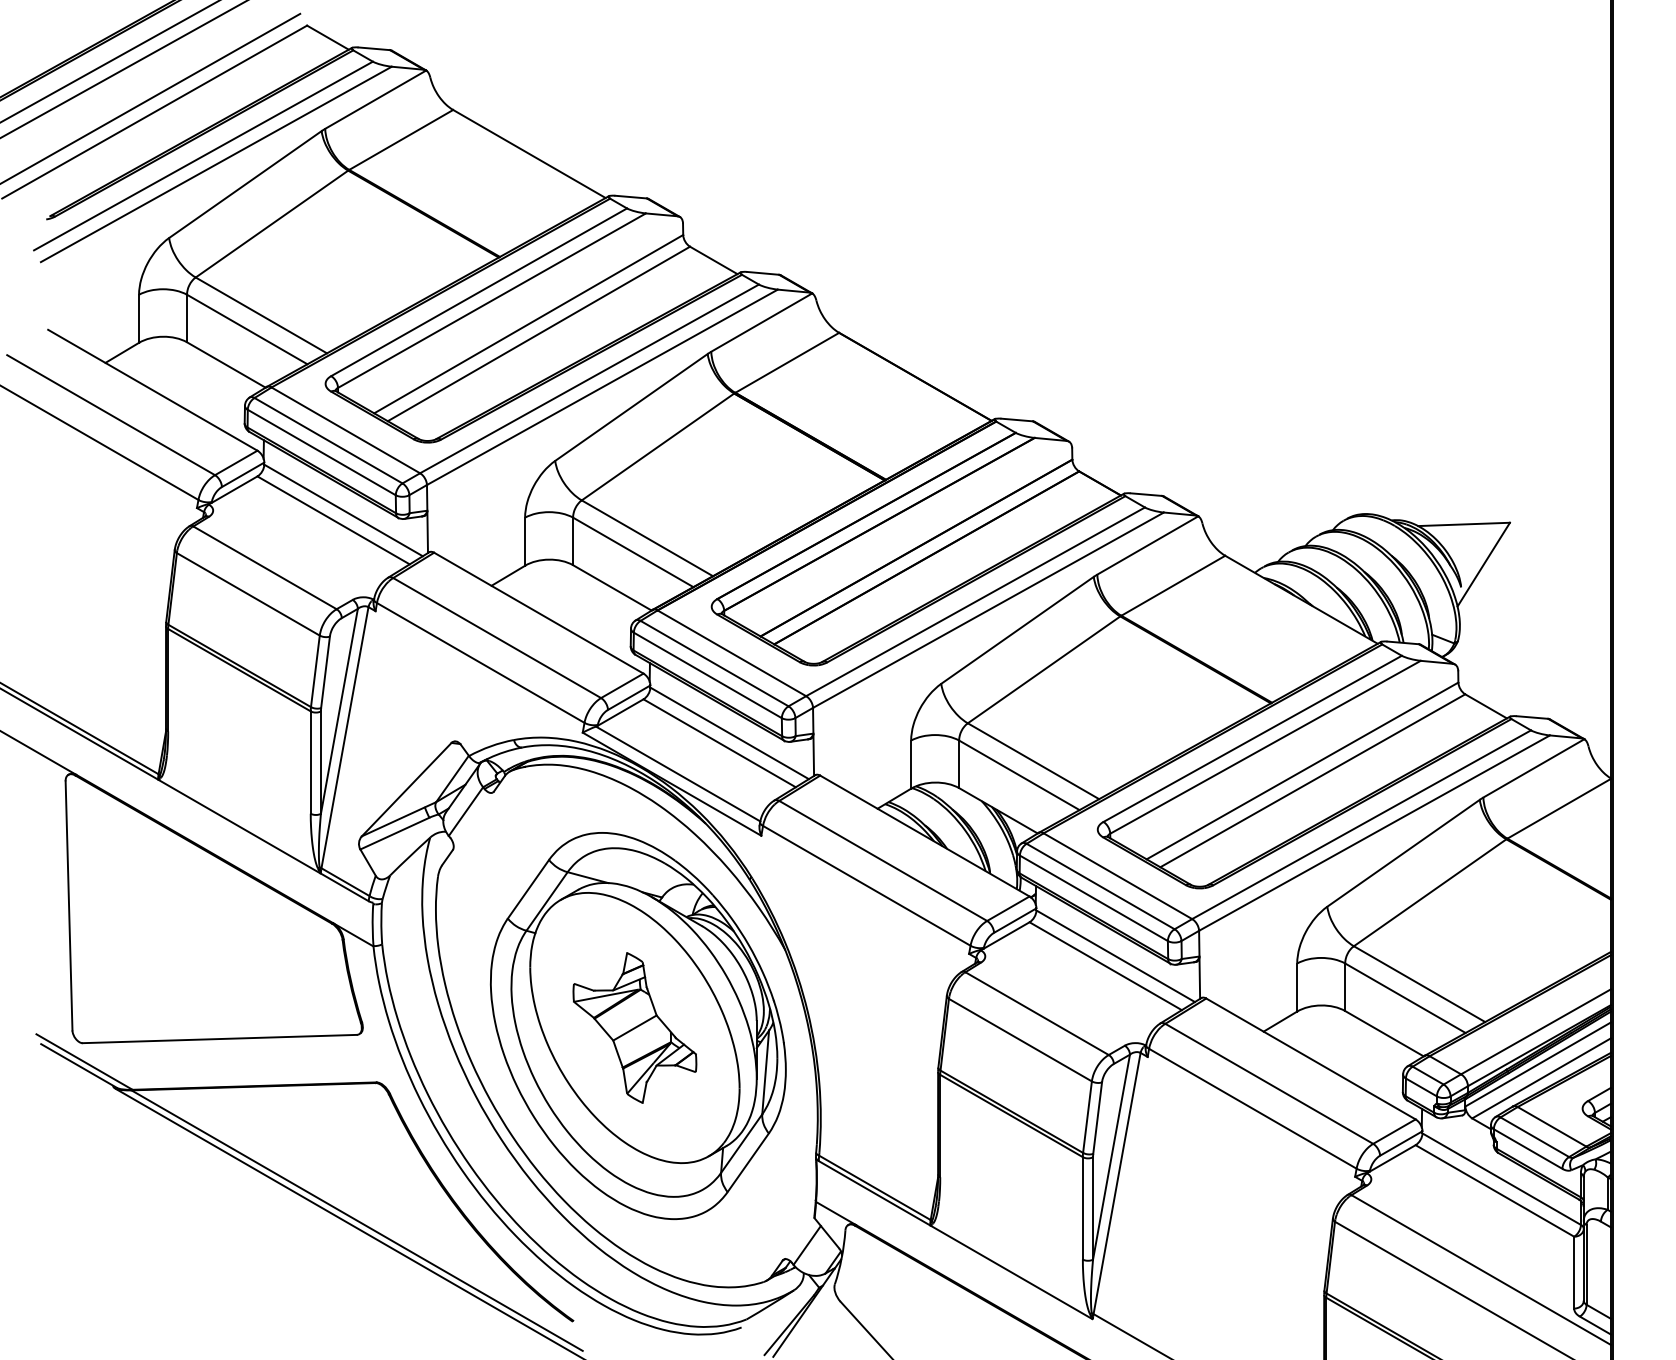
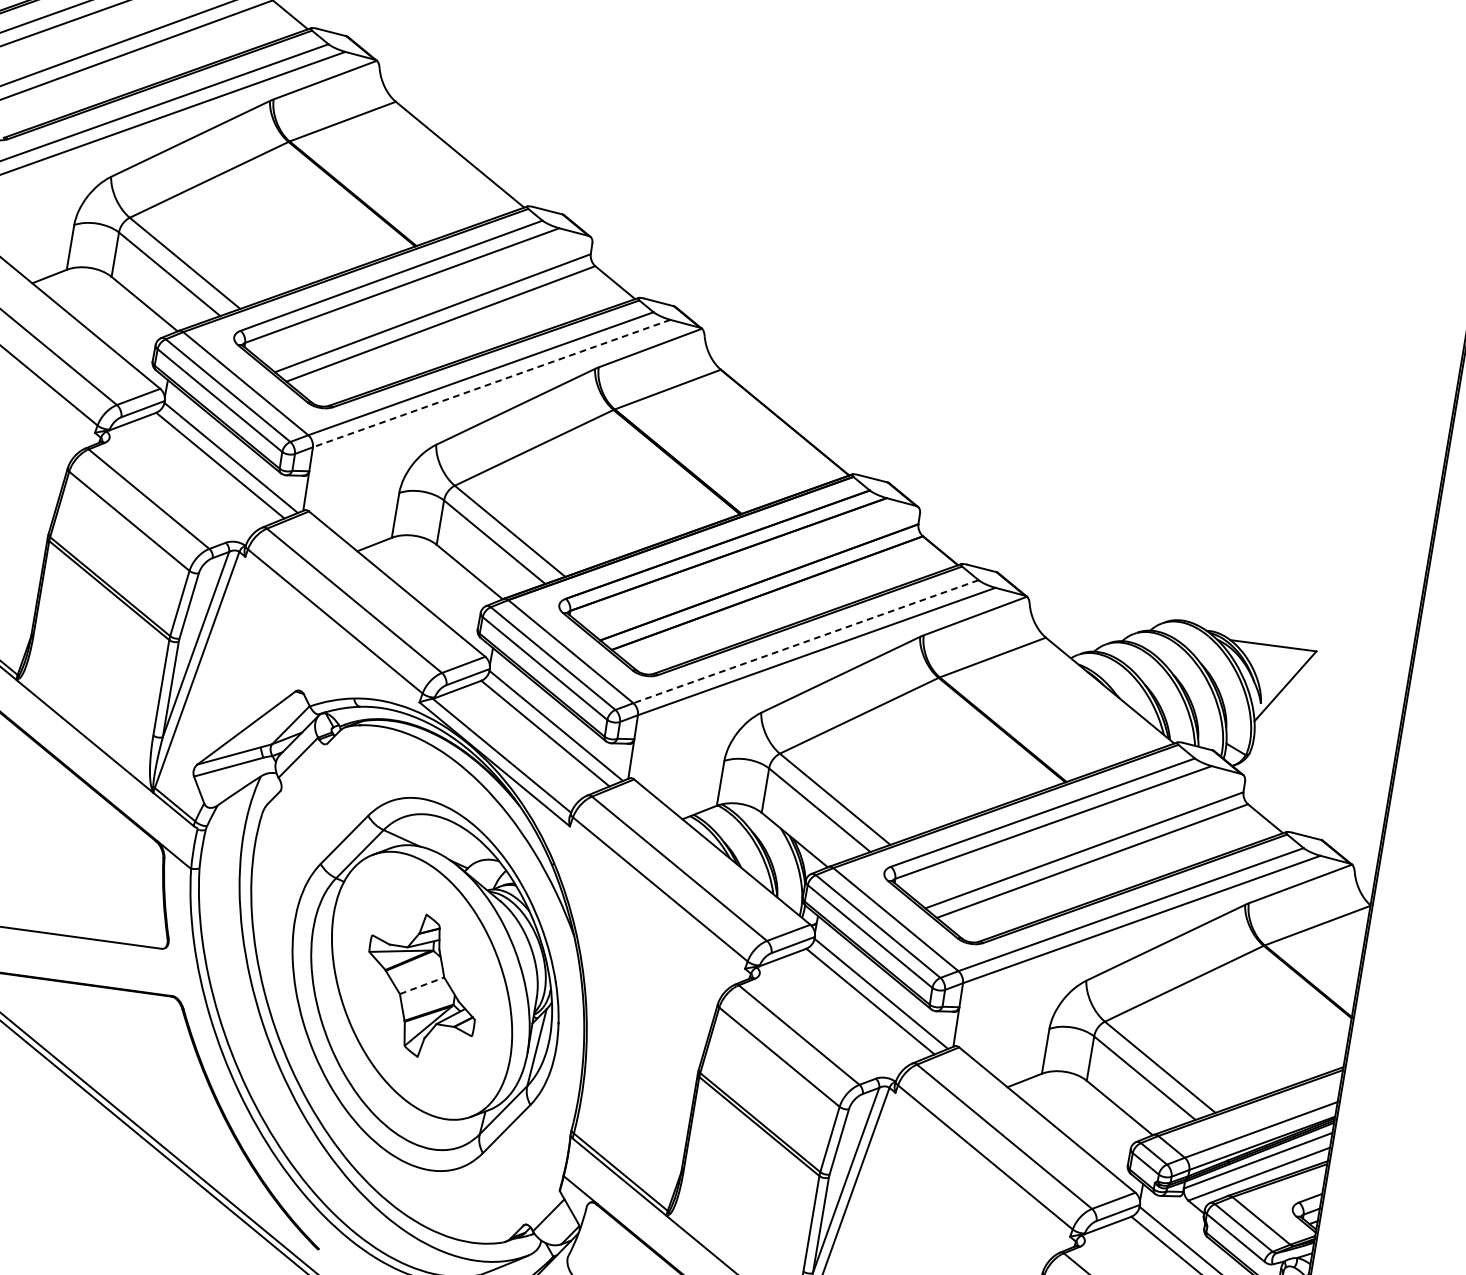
line: (602, 387) -> (491, 383), solid -> dashed
line: (975, 601) -> (806, 641), solid -> dashed
line: (635, 1027) -> (422, 985), solid -> dashed

